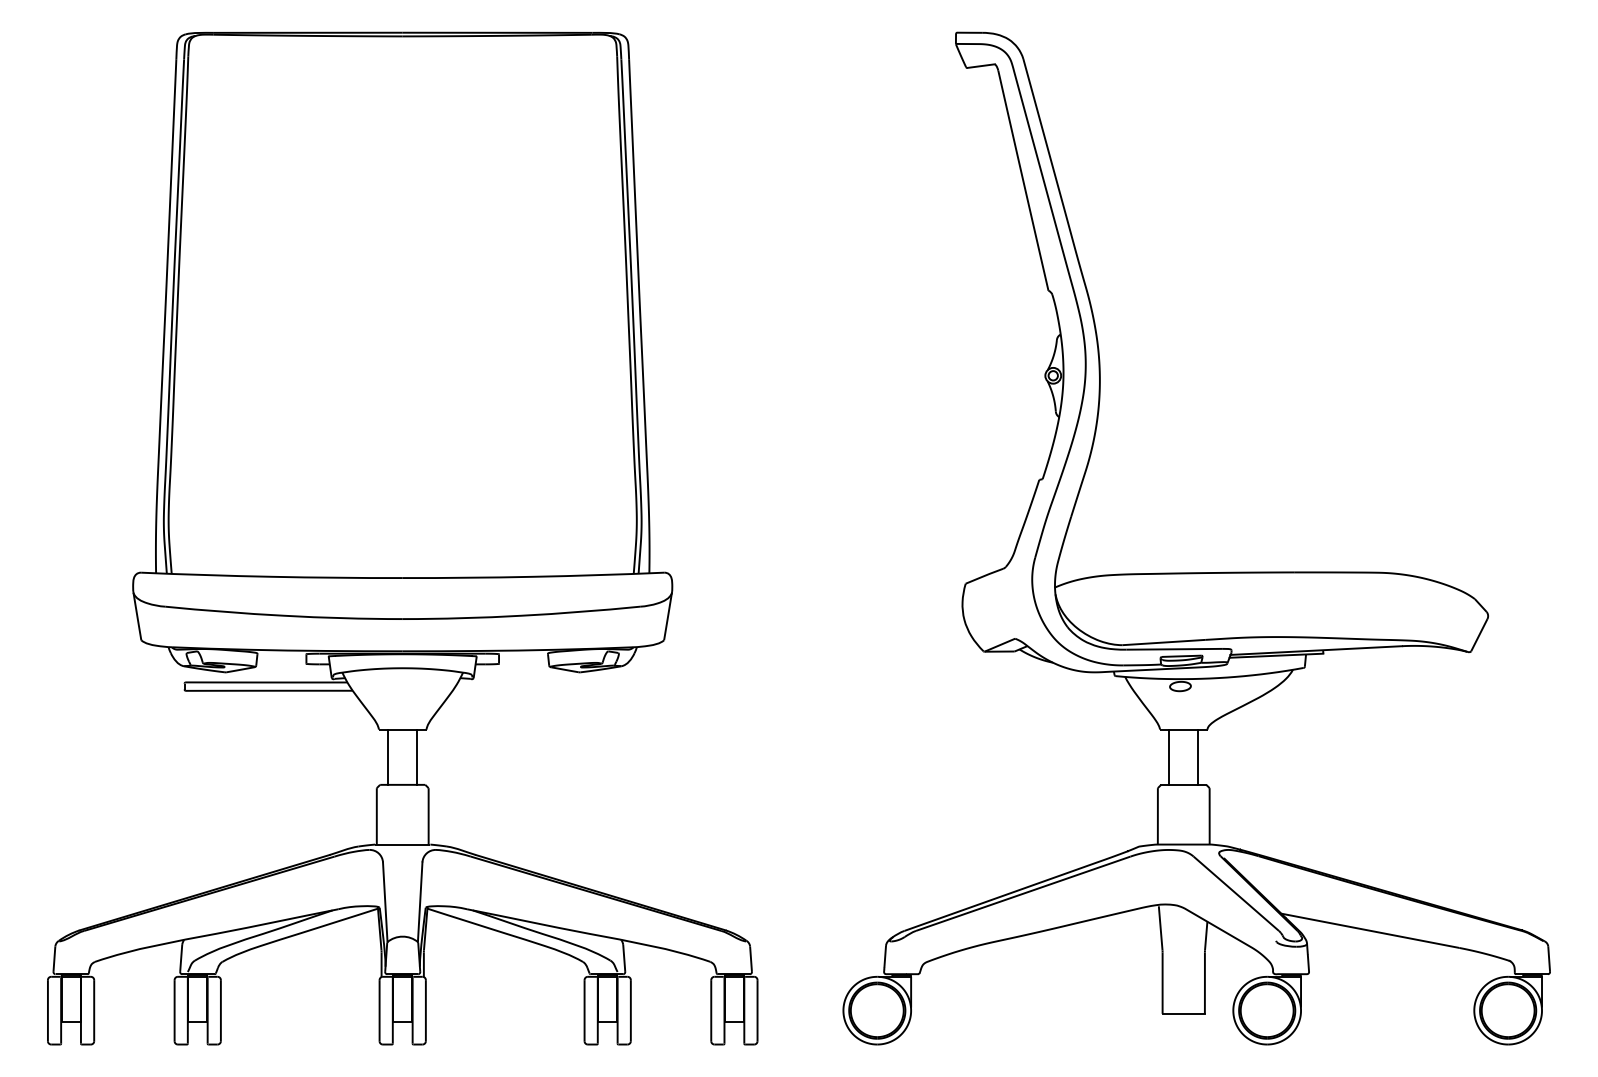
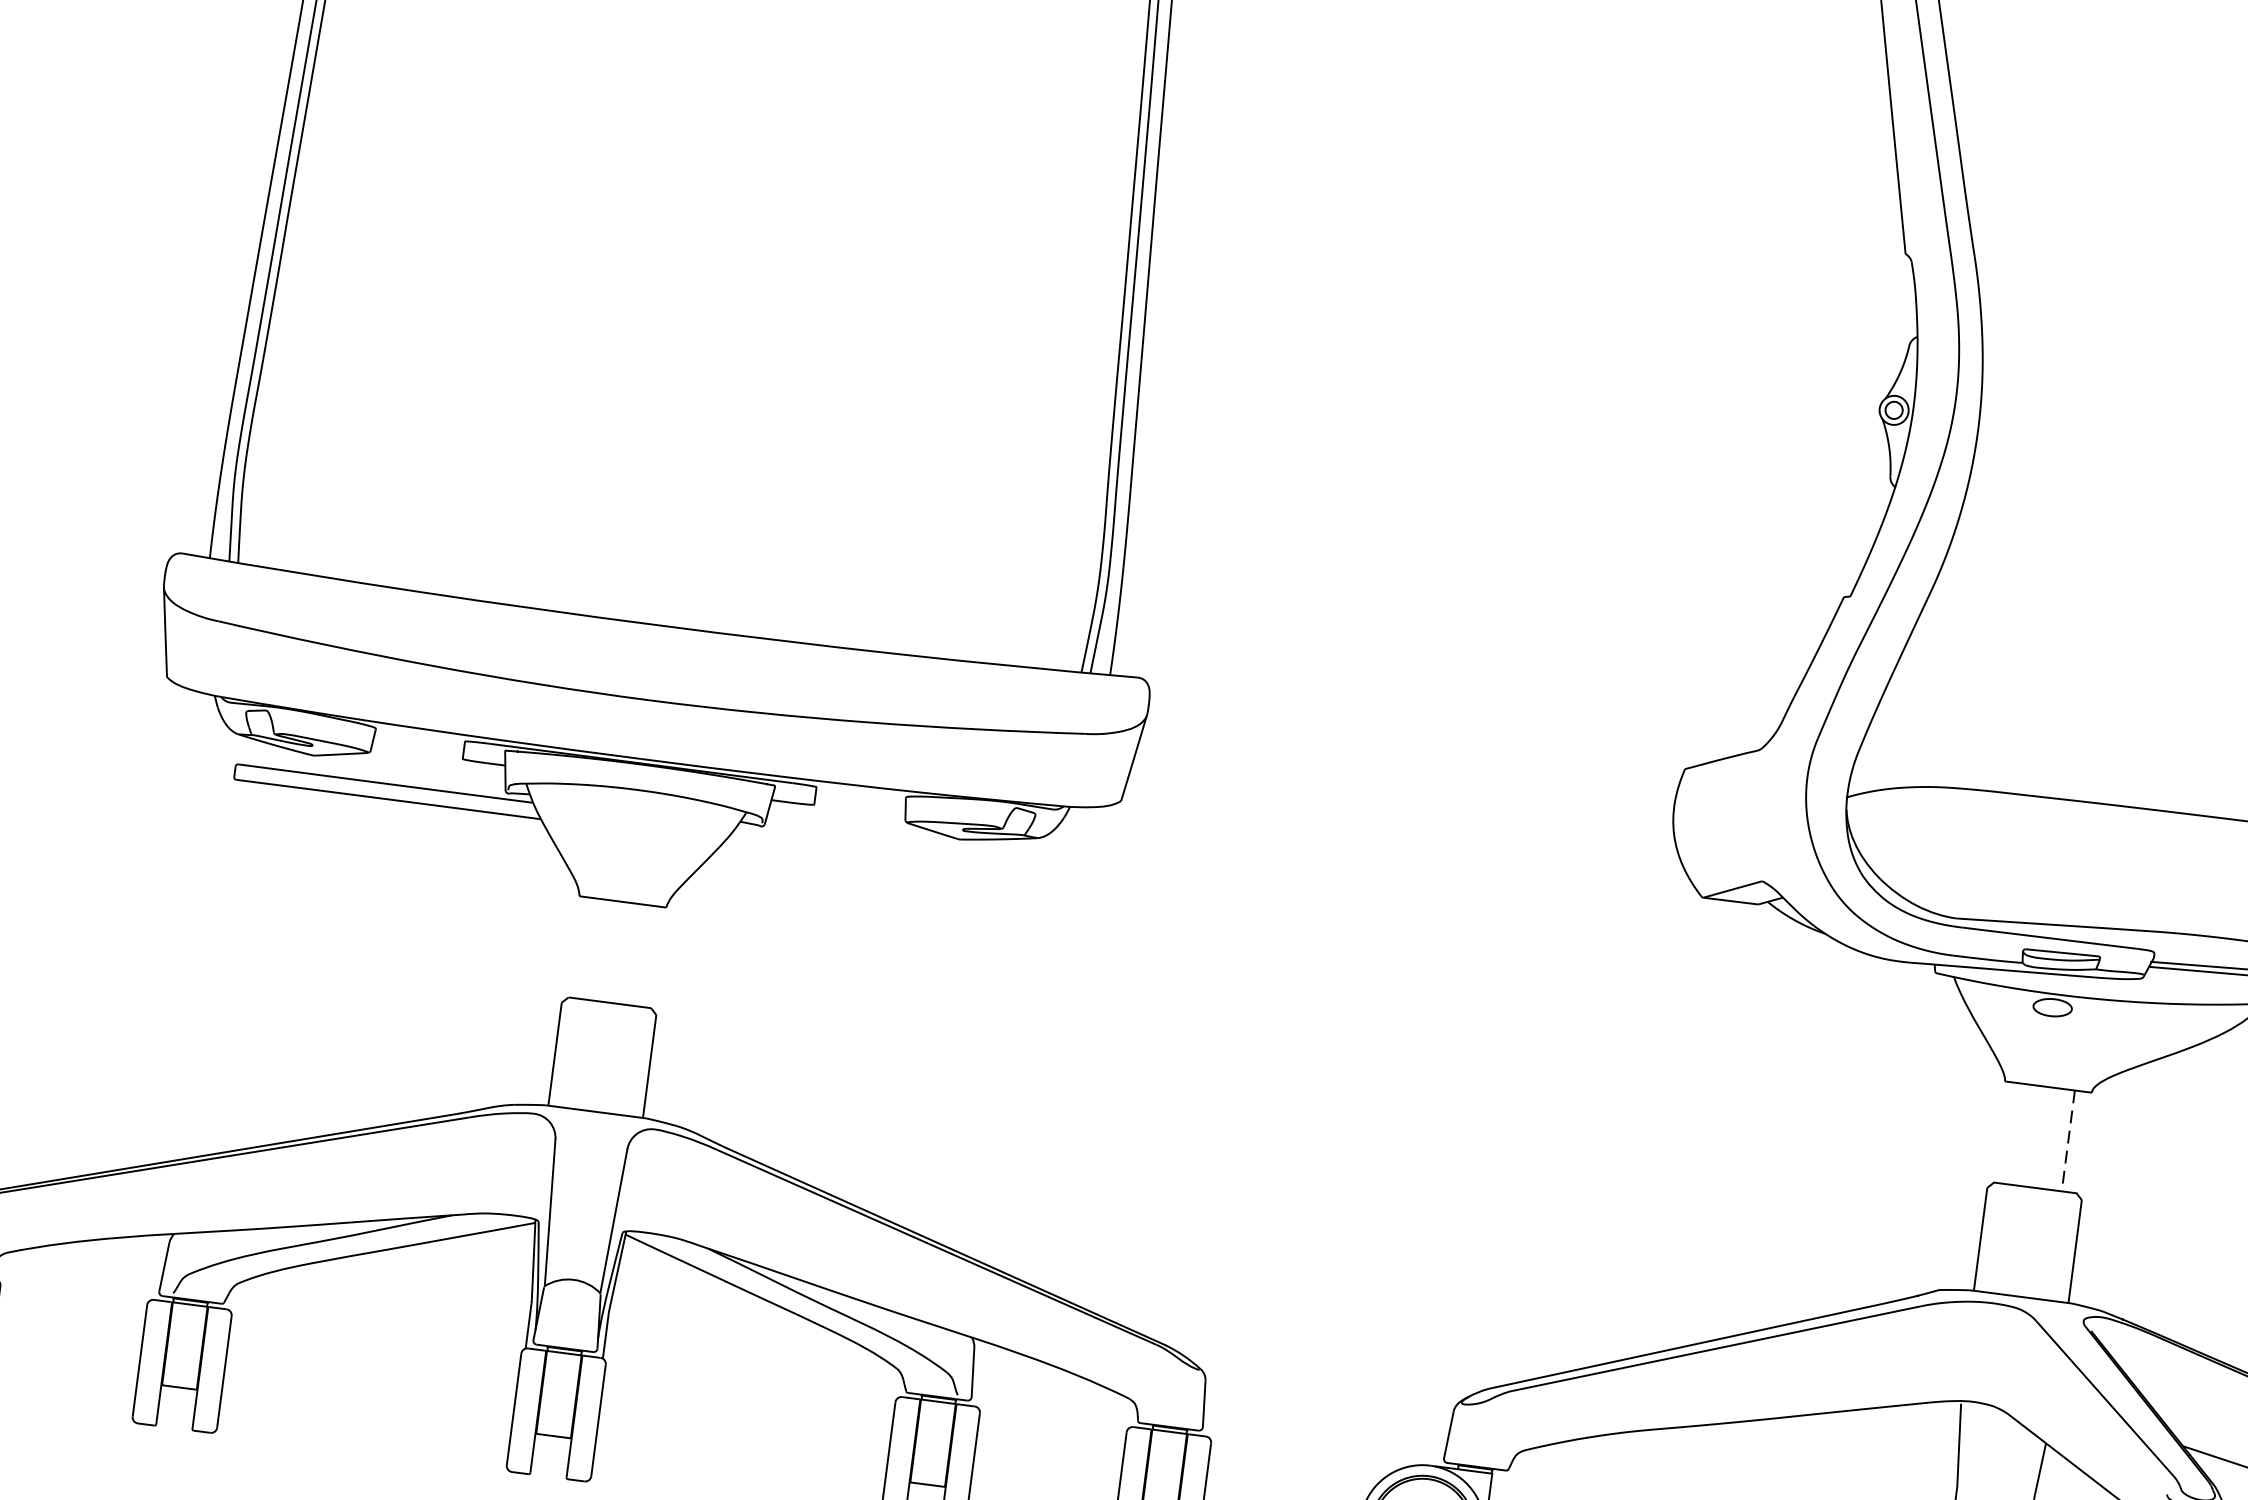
line: (388, 756) -> (590, 947), removed
line: (417, 756) -> (643, 954), removed
line: (1169, 756) -> (2016, 1132), removed
line: (1198, 757) -> (2068, 1141), solid -> dashed

